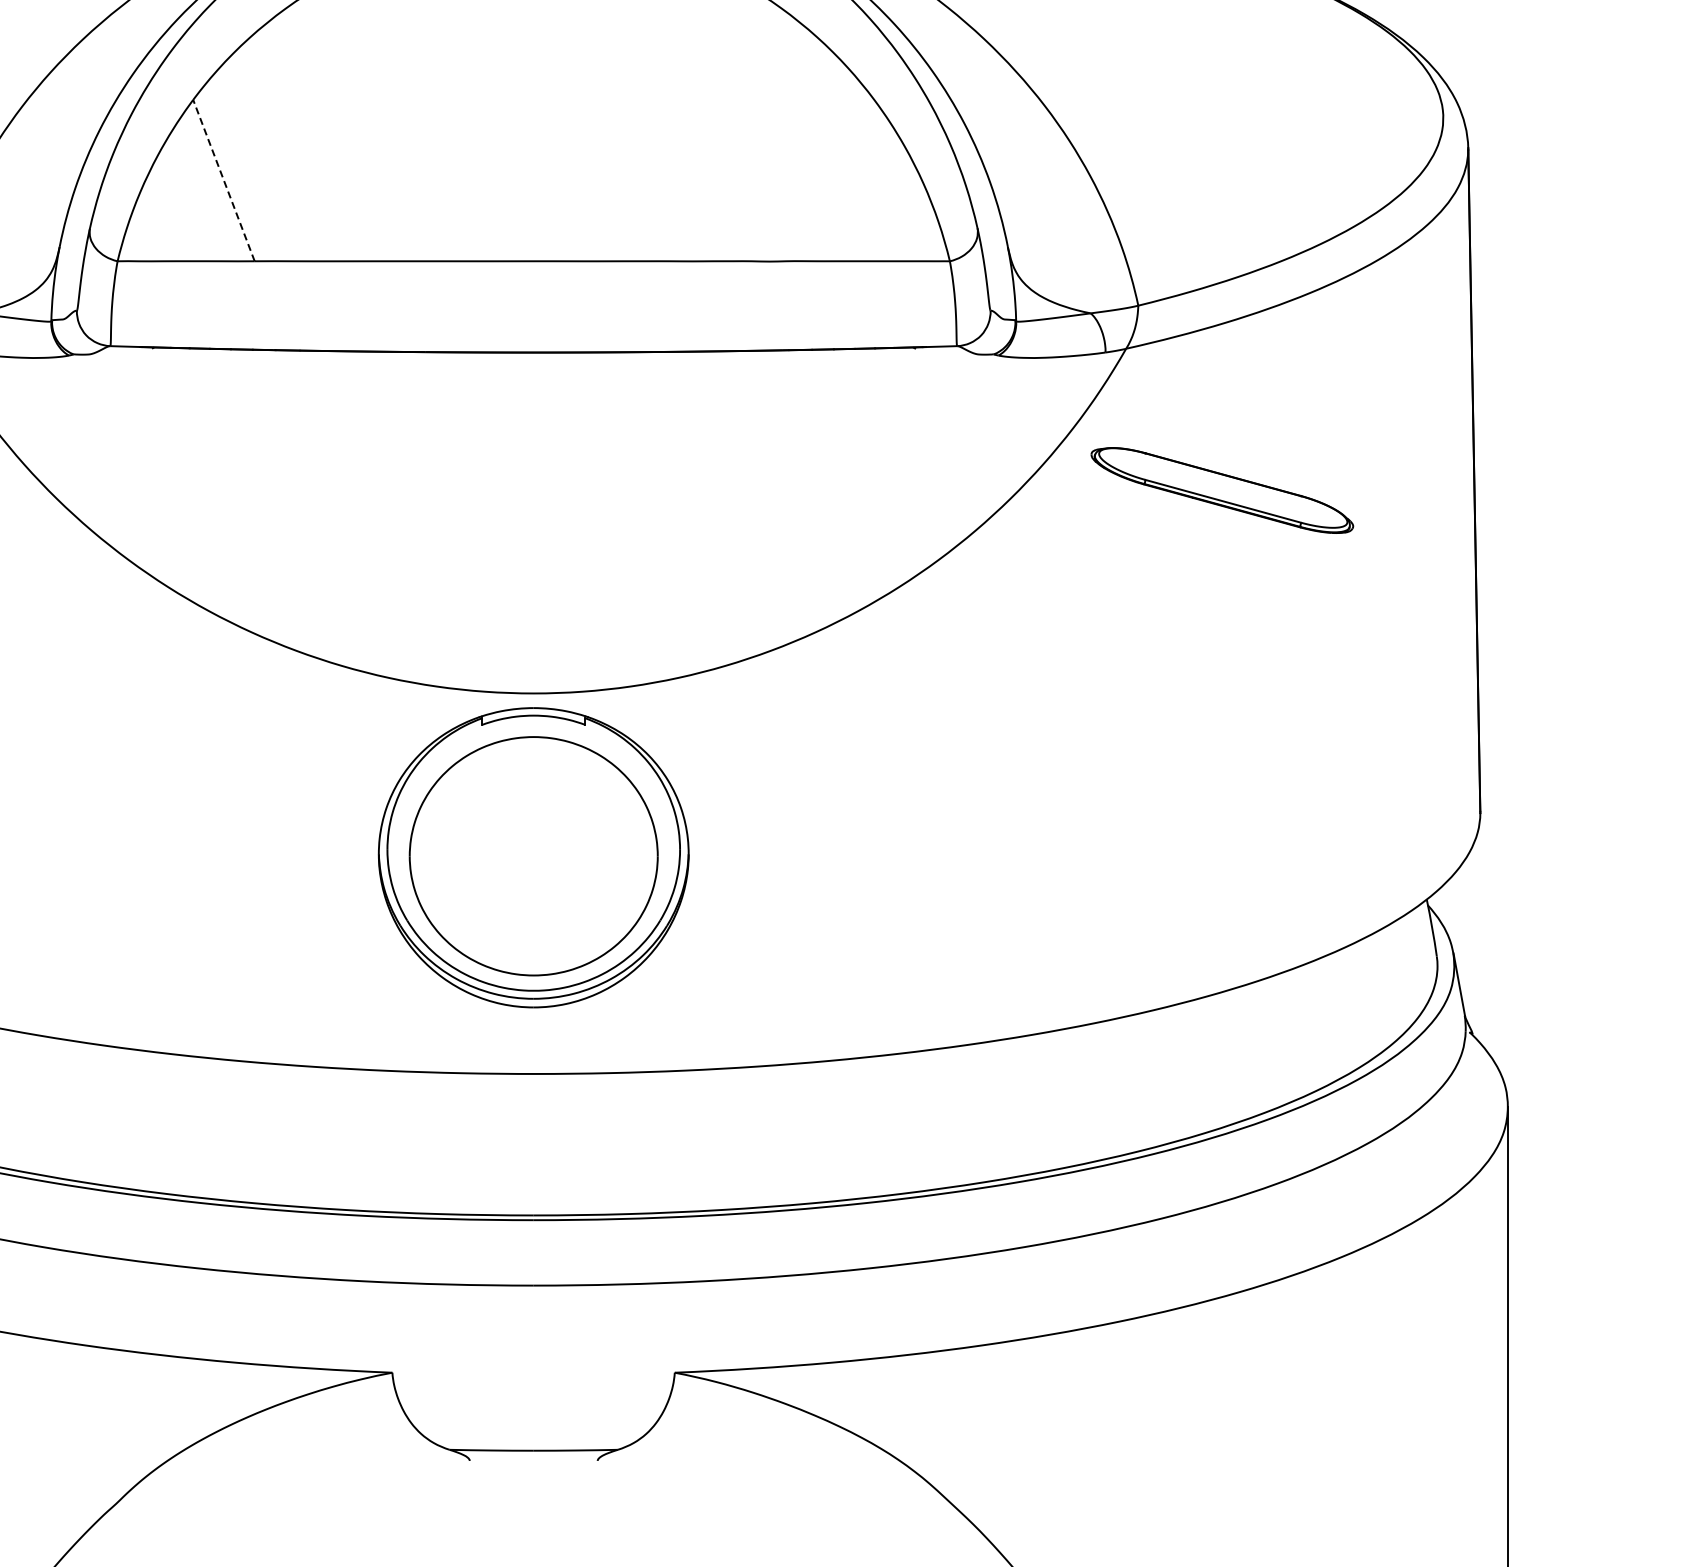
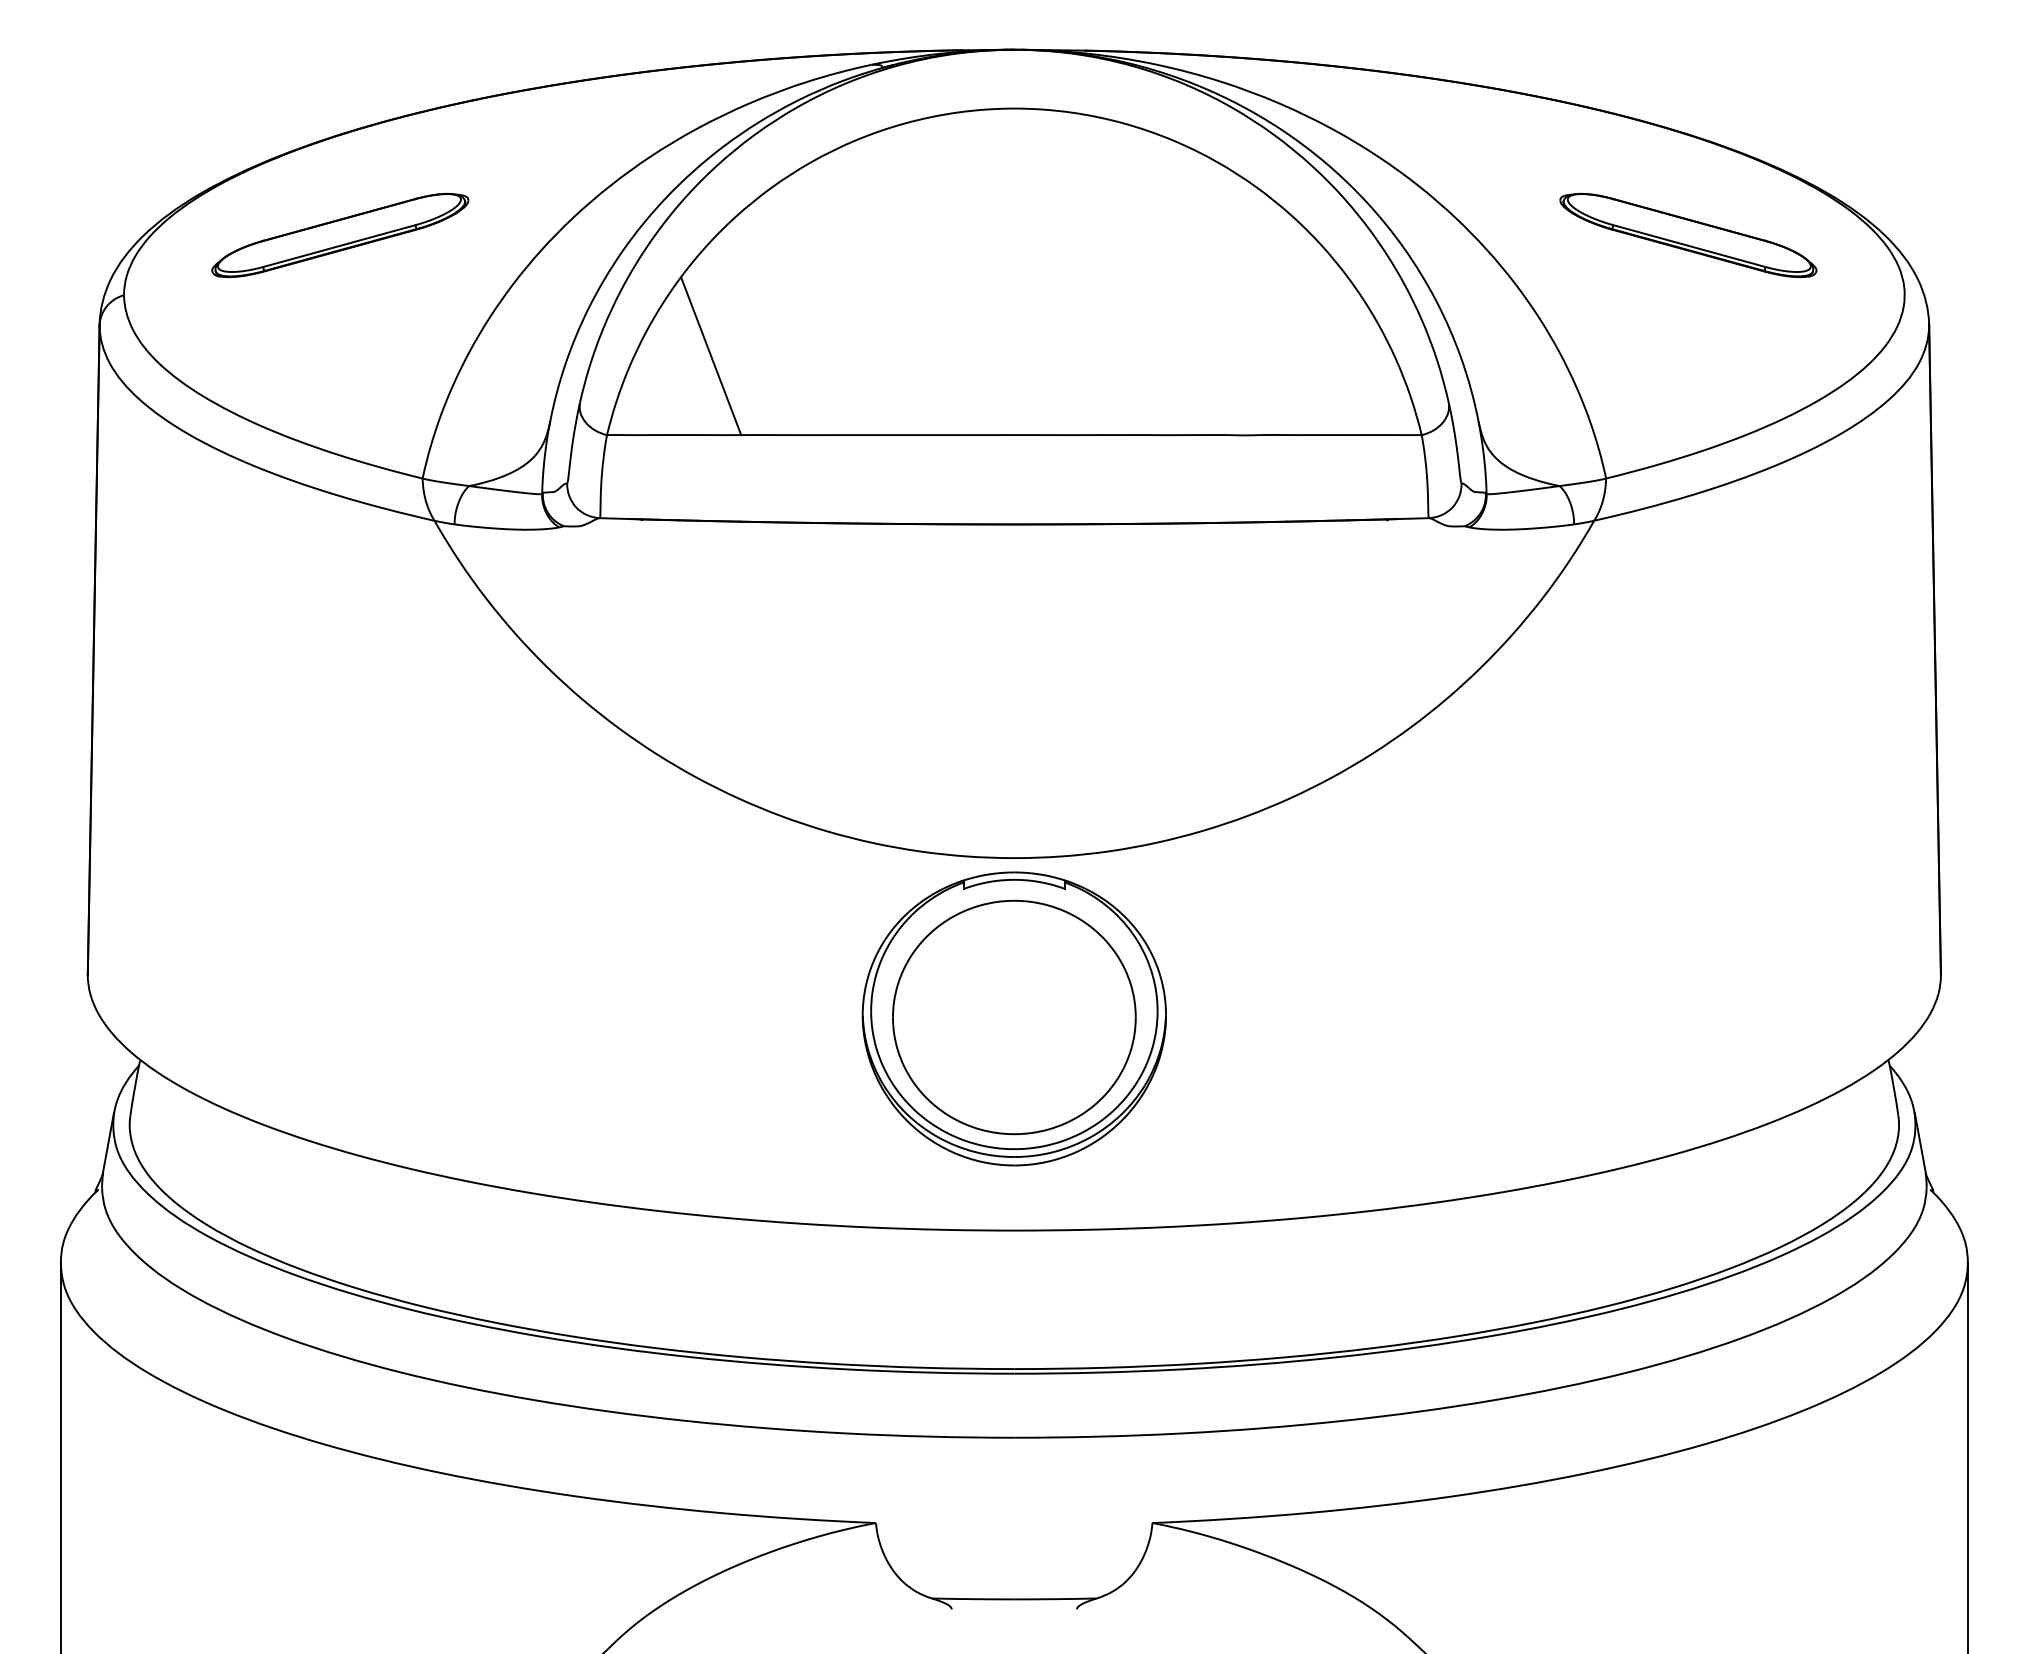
line: (224, 181) -> (711, 356), dashed -> solid
part: (1222, 490) -> (1688, 235), moved

